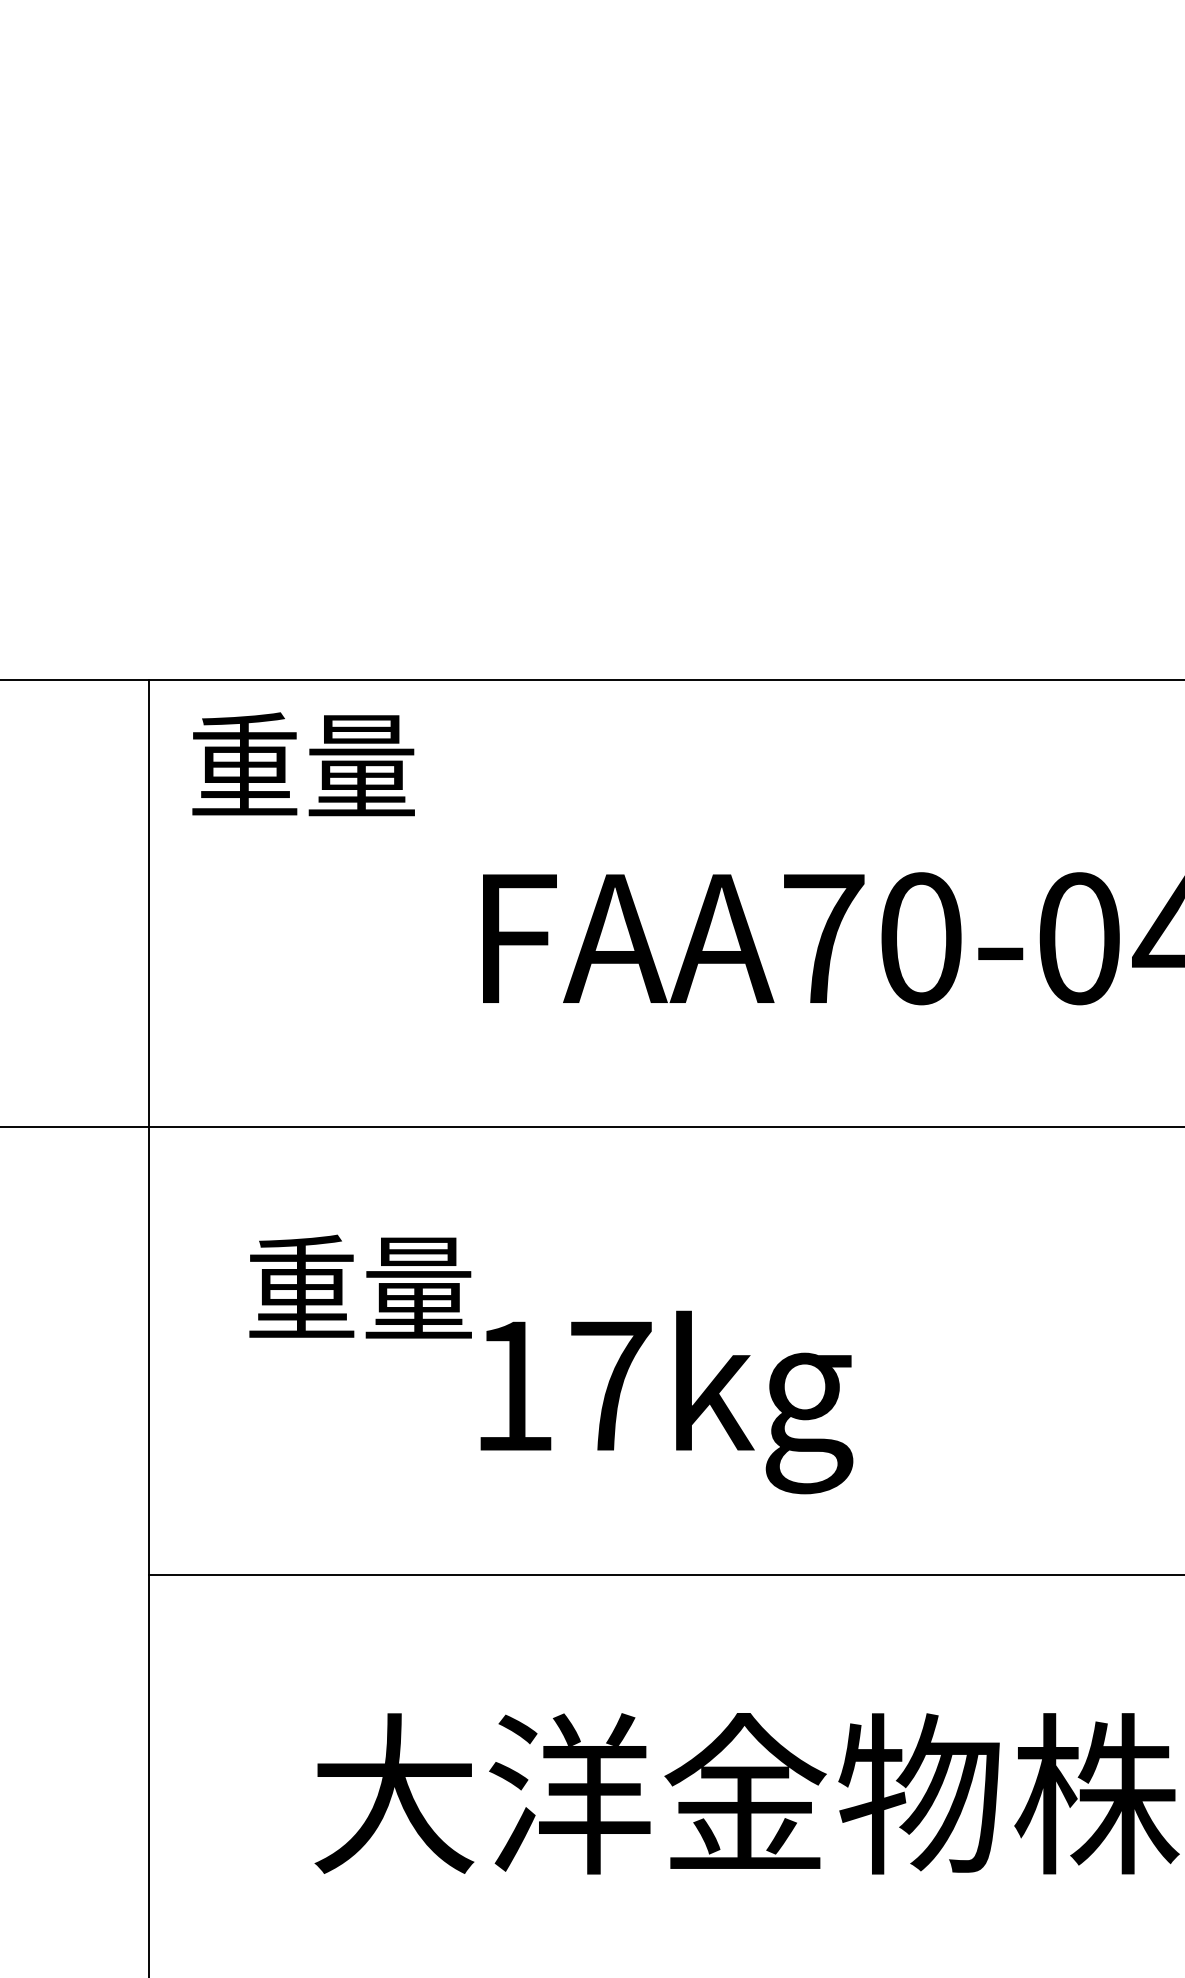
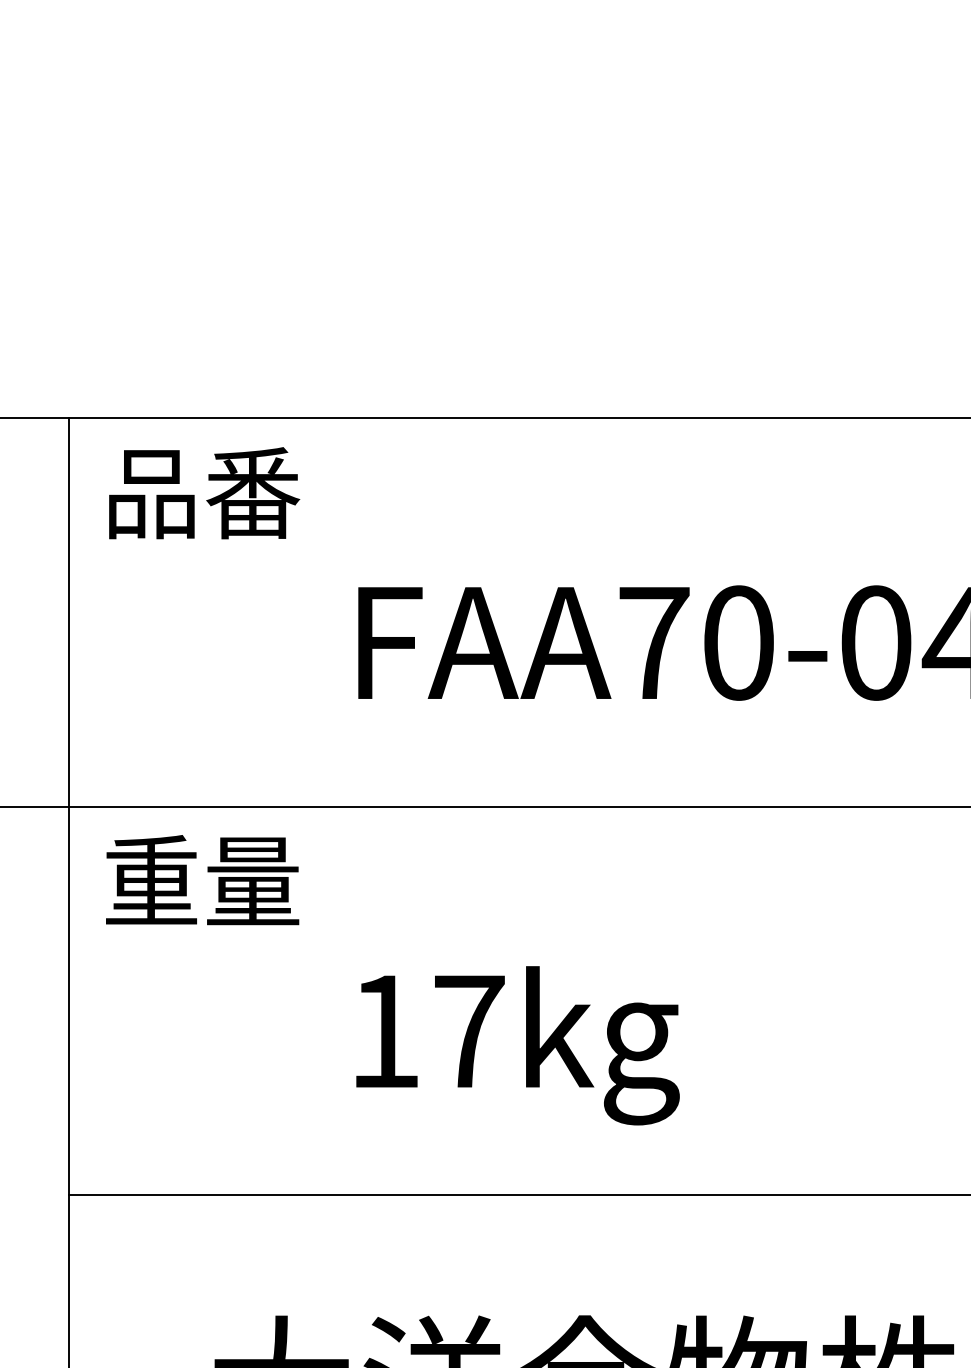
text: (304, 765) -> (203, 492), 重量 -> 品番
text: (360, 1286) -> (202, 879), moved

